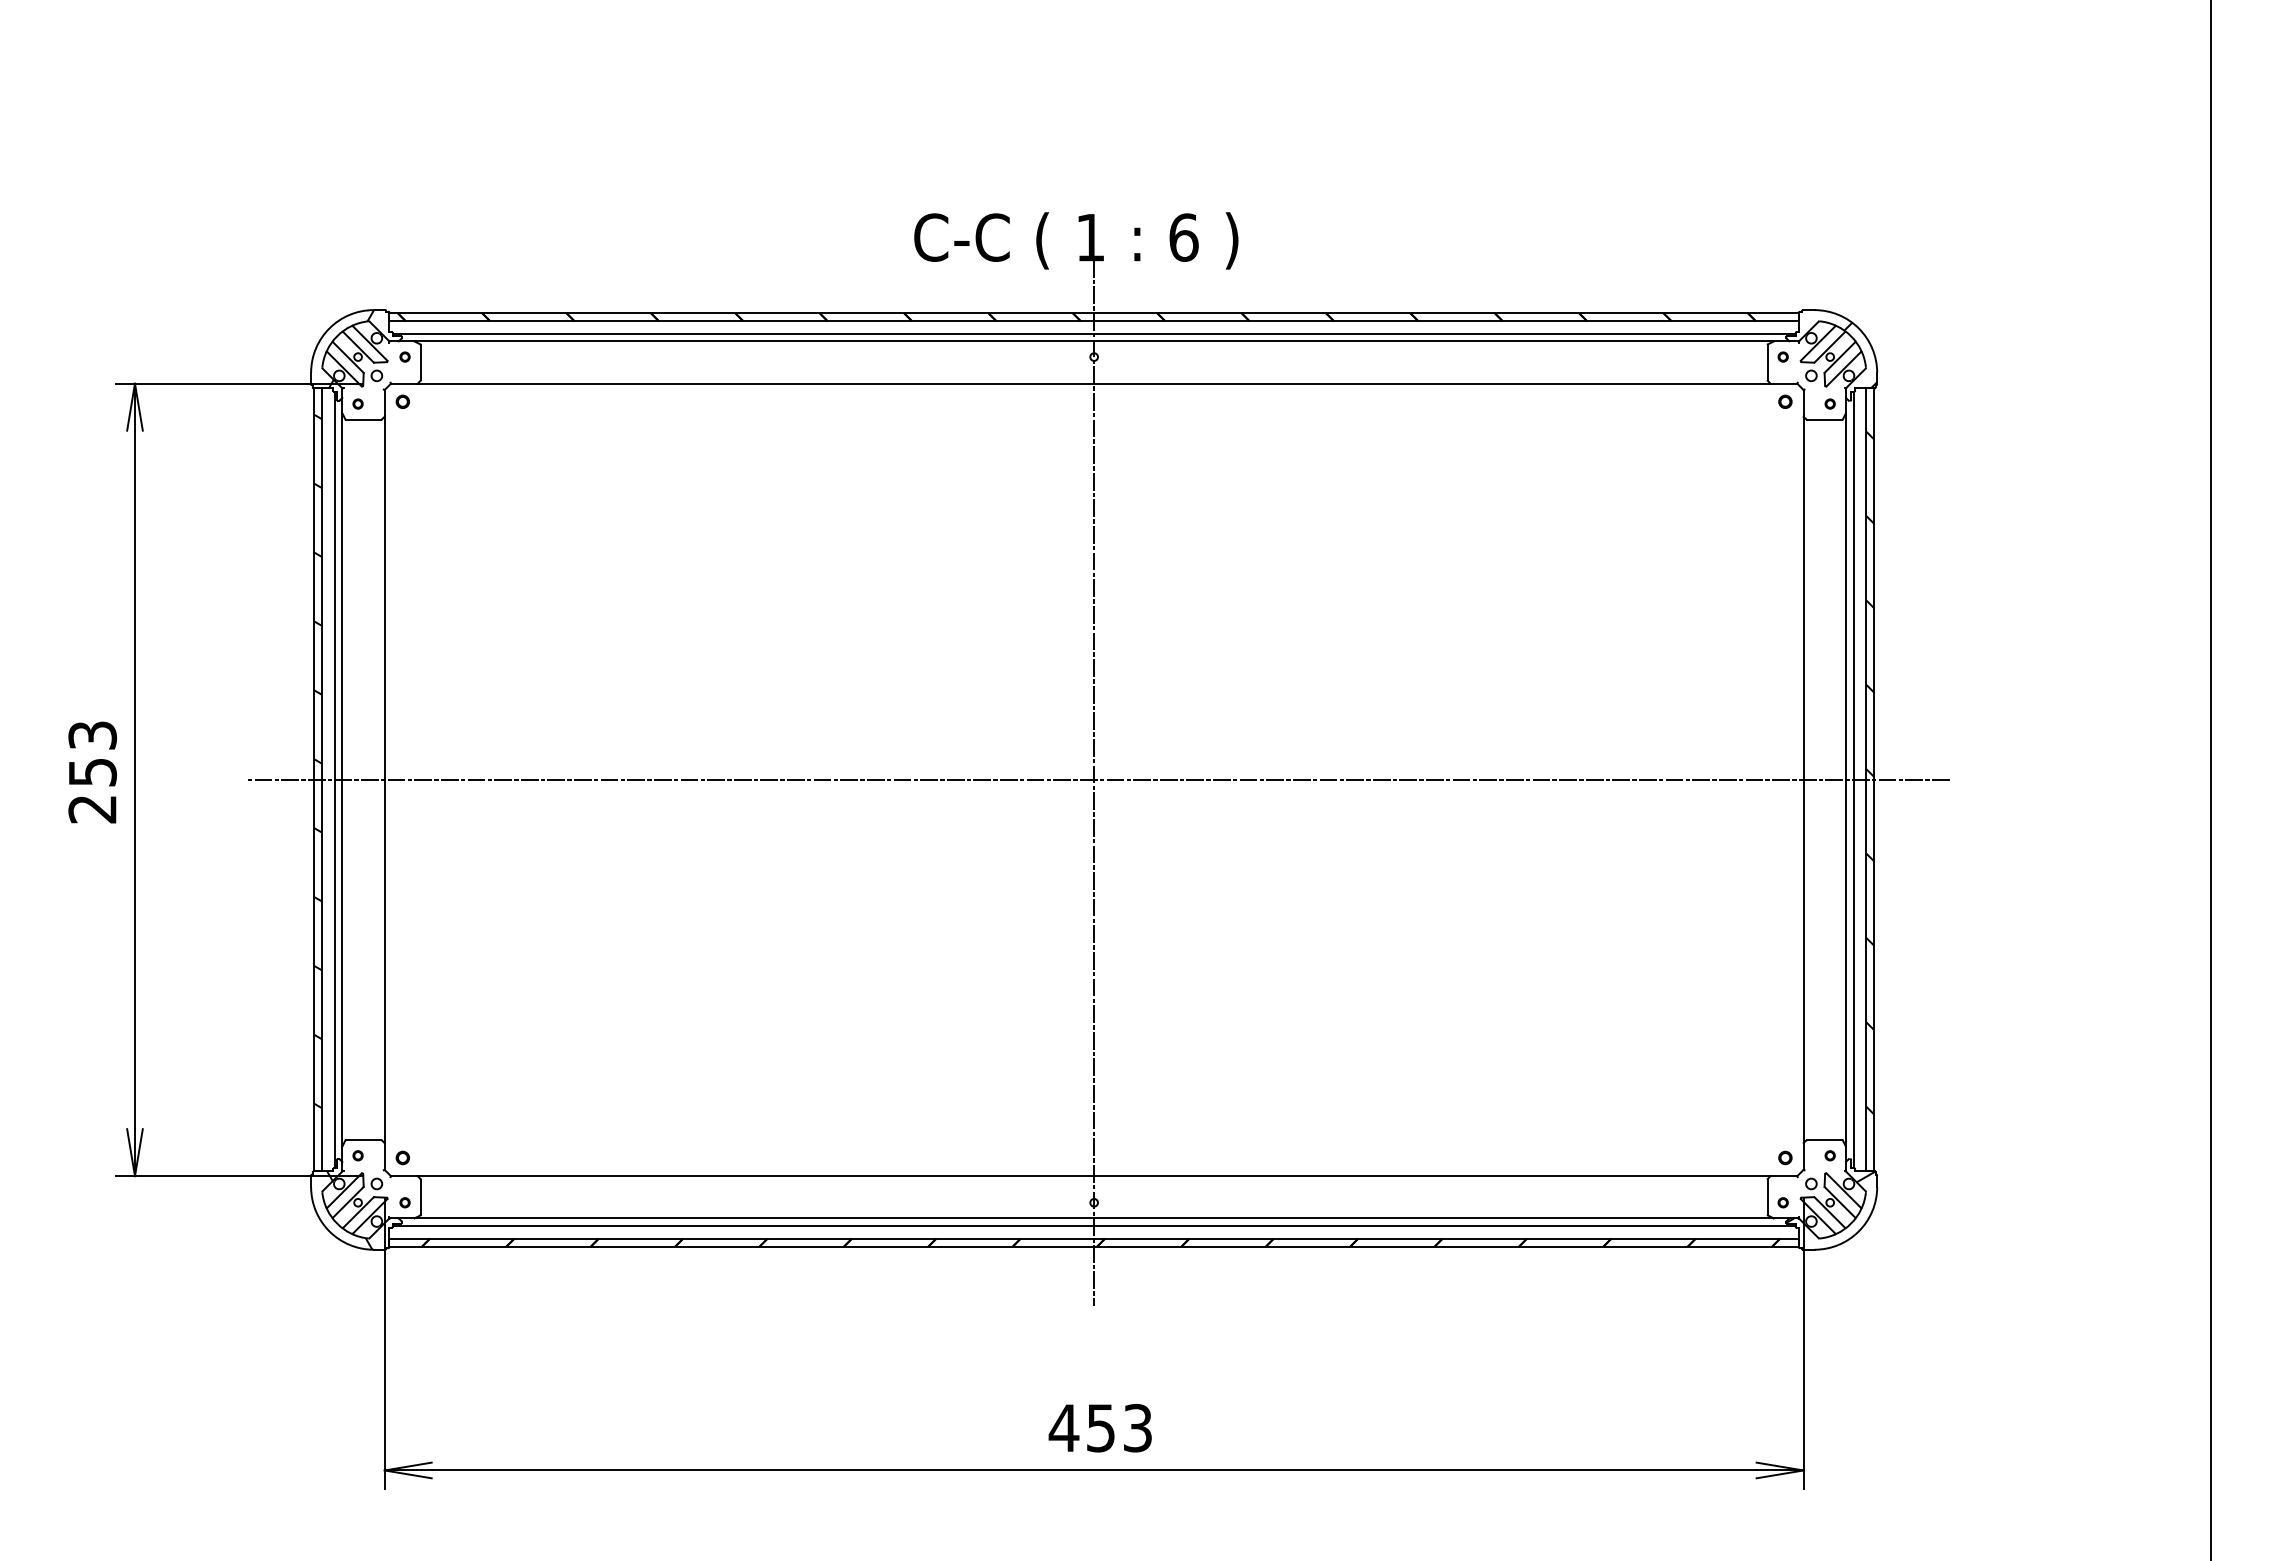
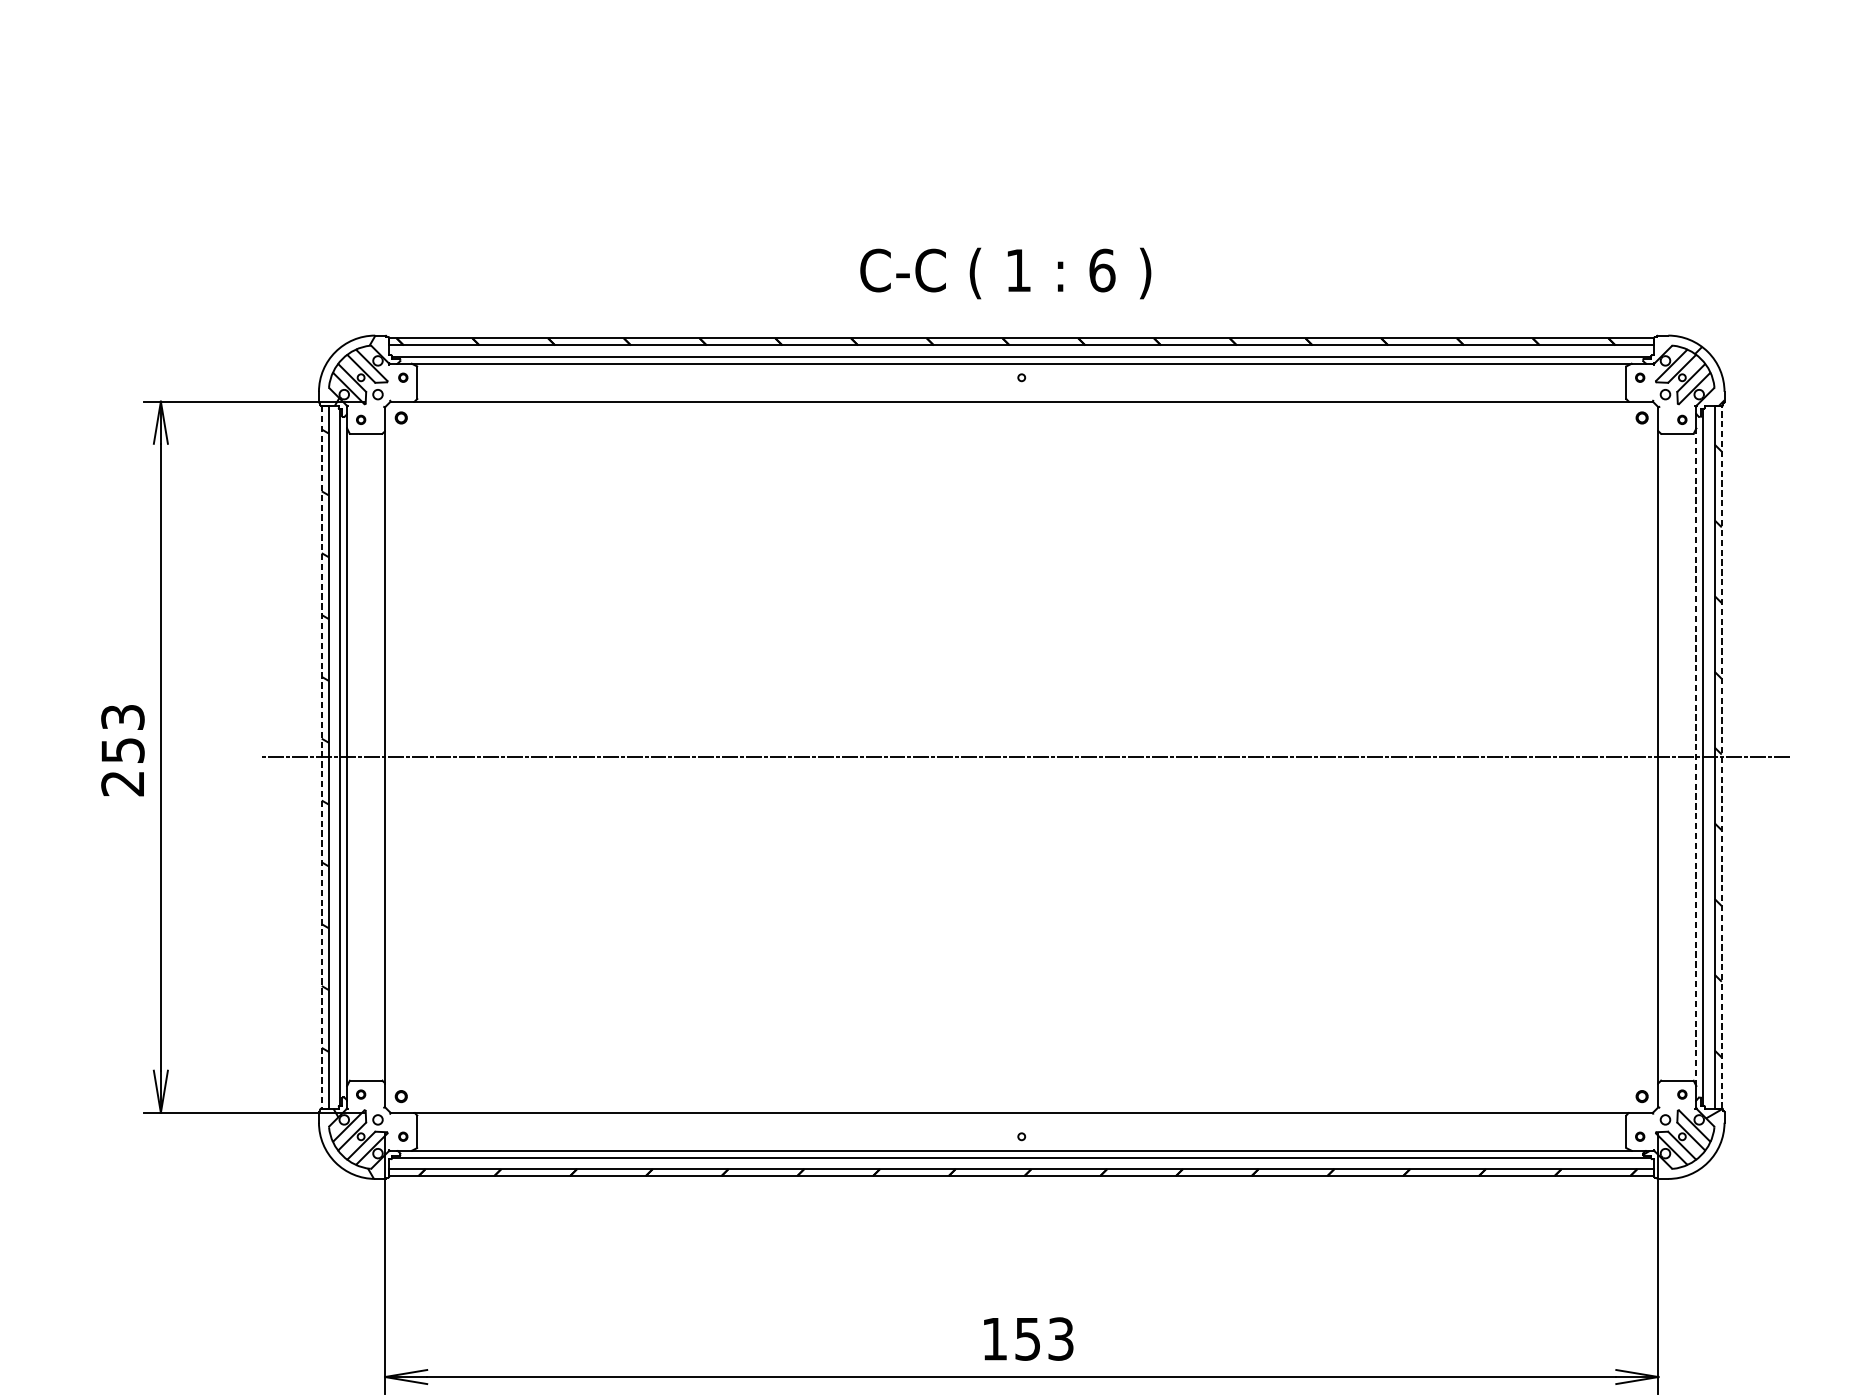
line: (314, 779) -> (322, 756), solid -> dashed
line: (1845, 779) -> (1696, 756), solid -> dashed
line: (1874, 779) -> (1722, 756), solid -> dashed
line: (1094, 782) -> (1022, 759), removed
text: (1063, 1427) -> (994, 1338), 453 -> 153

